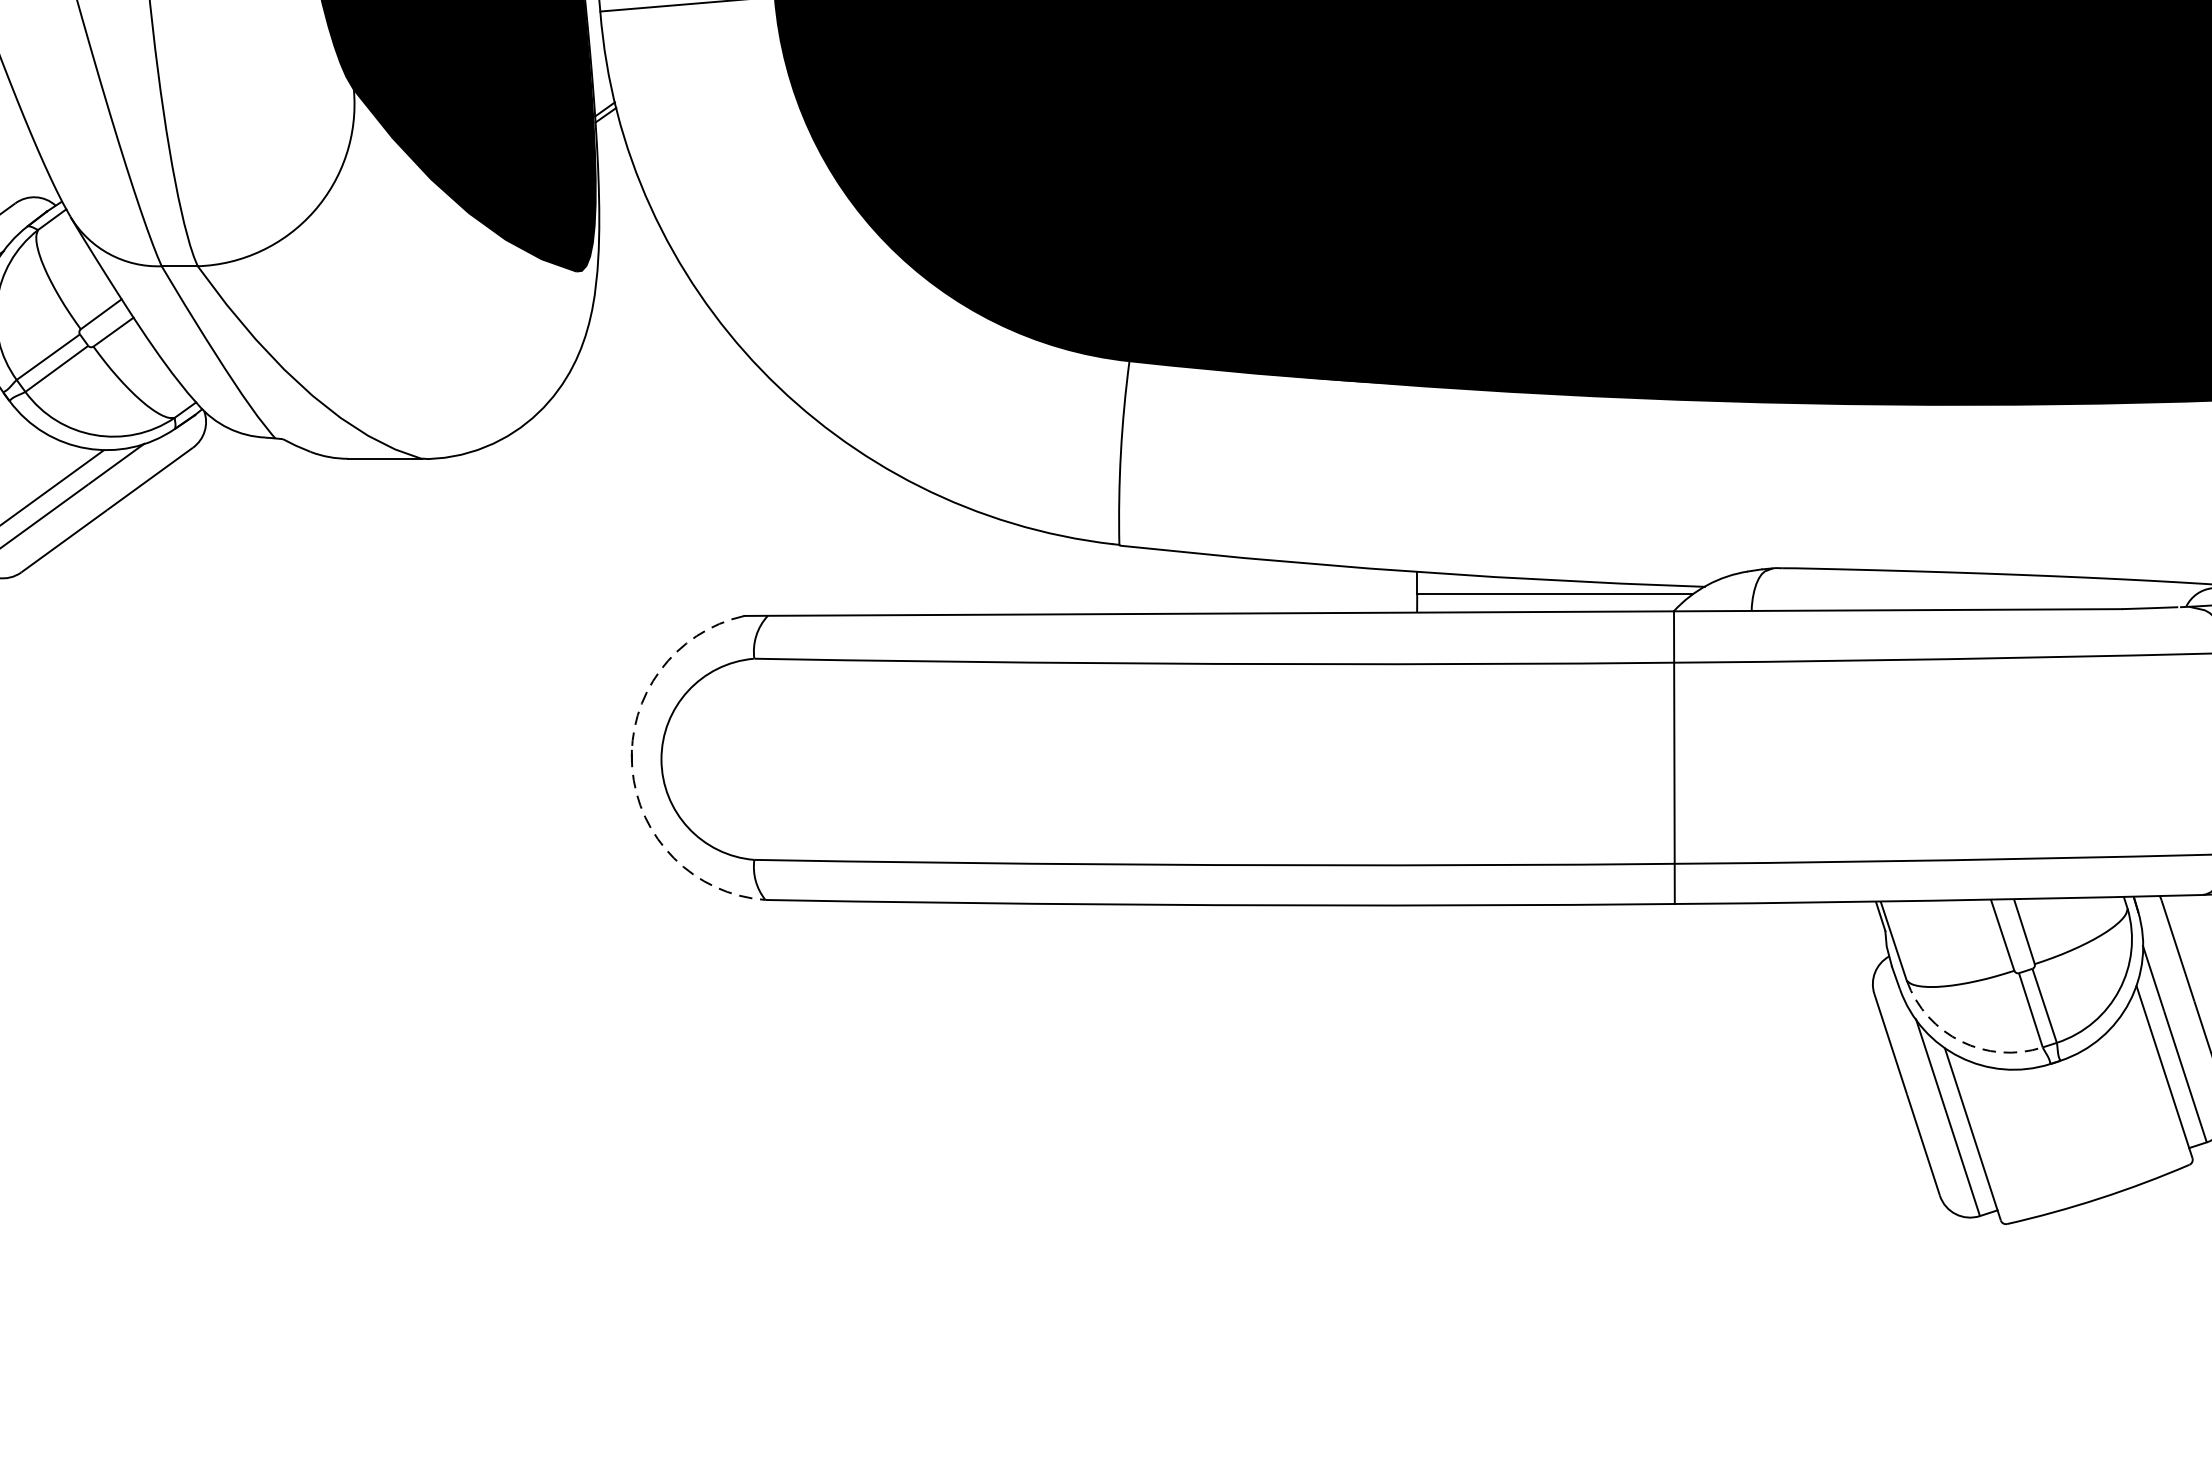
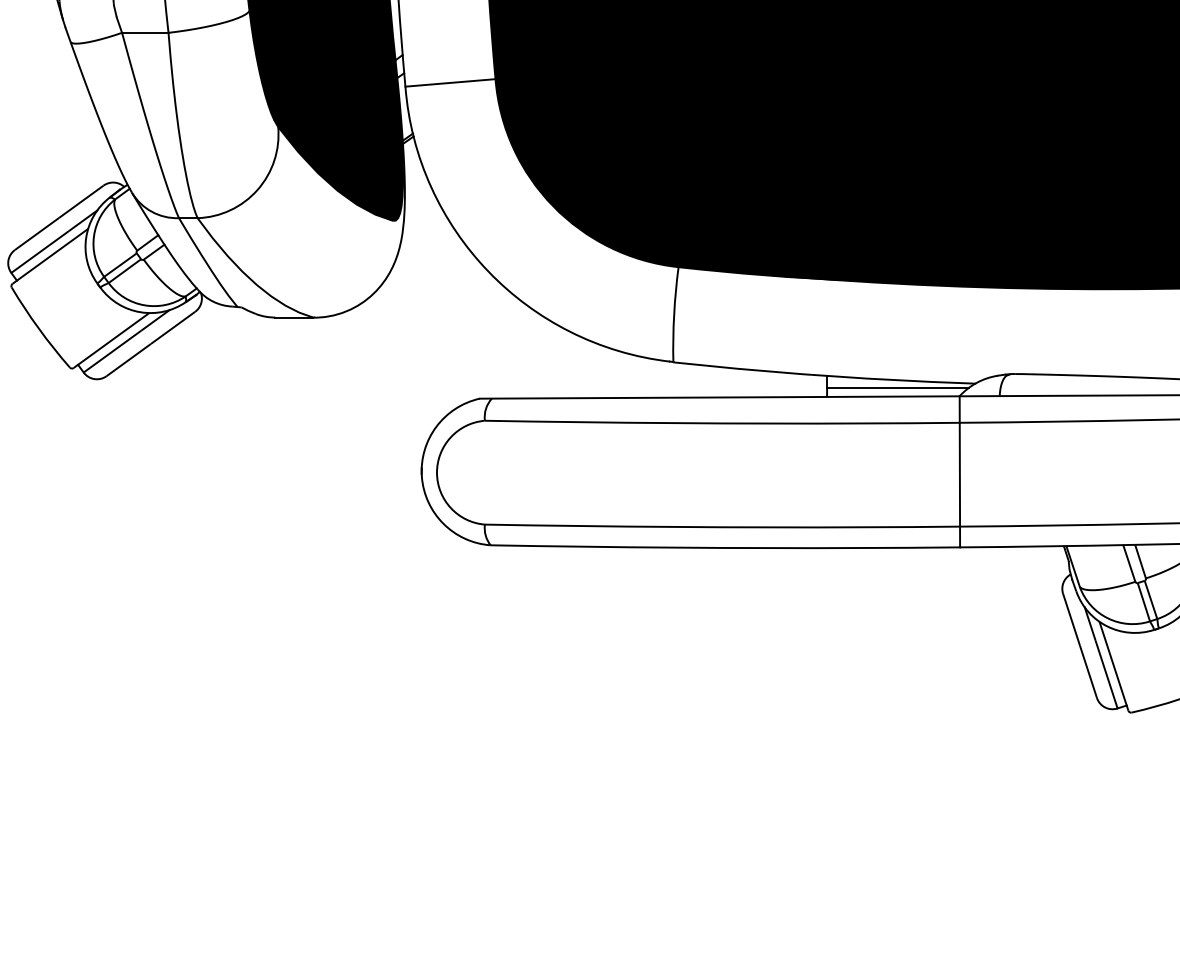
arc: (631, 766) -> (421, 476), dashed -> solid
arc: (1960, 1041) -> (1107, 618), dashed -> solid

